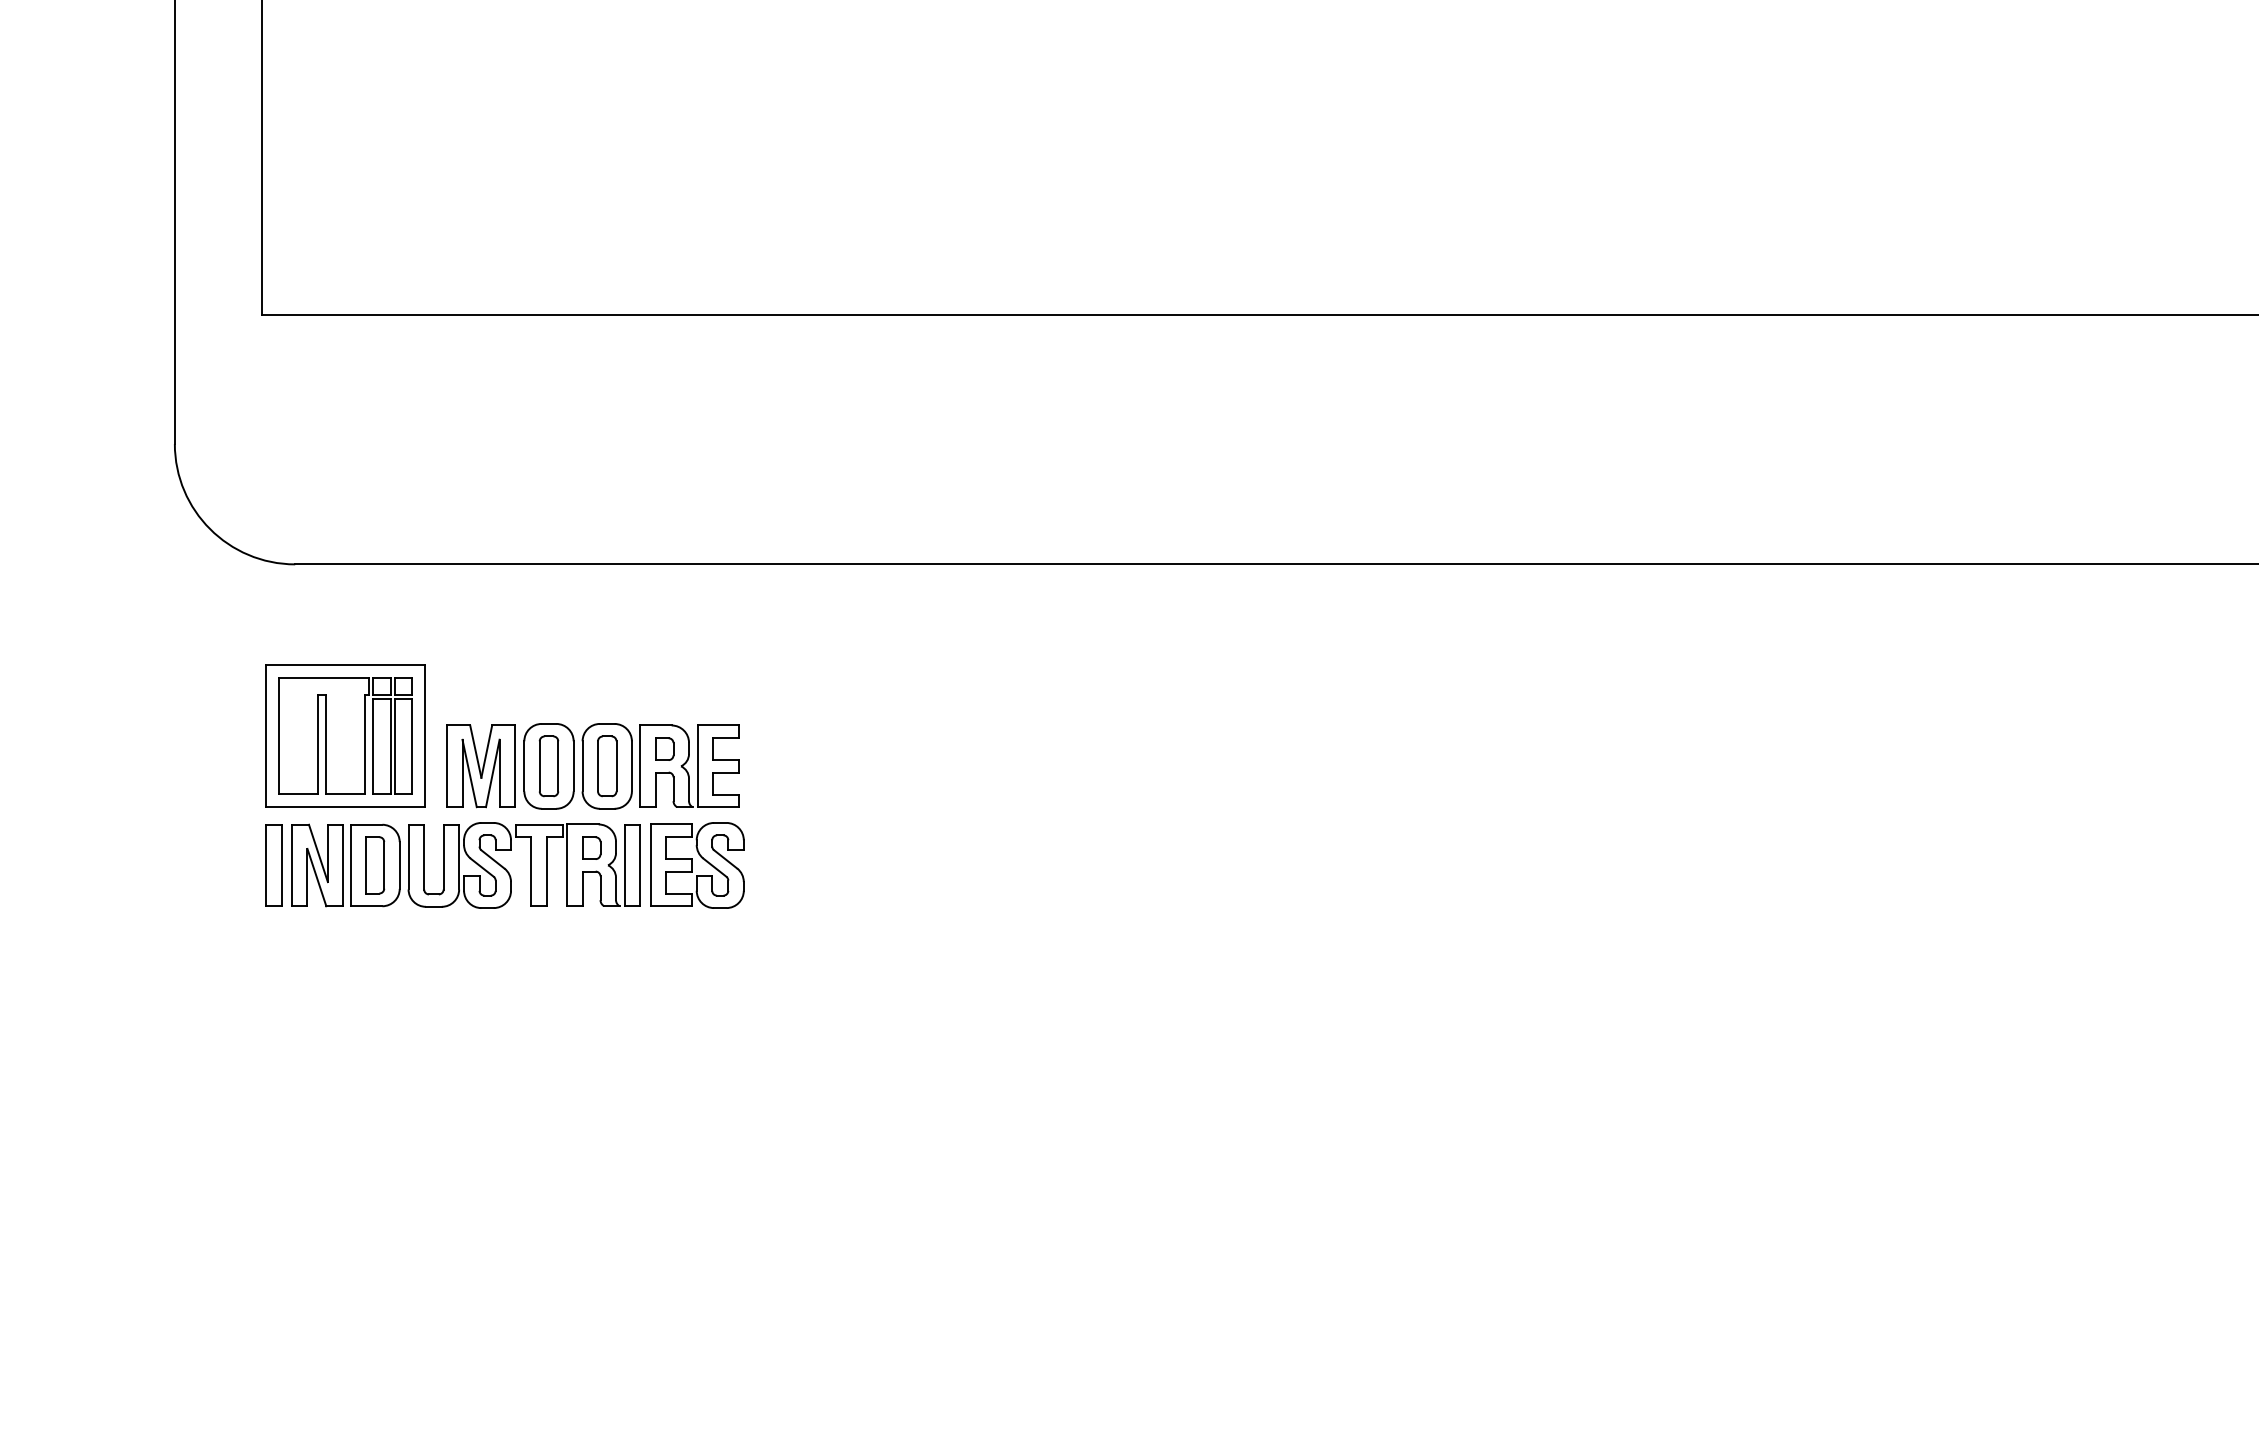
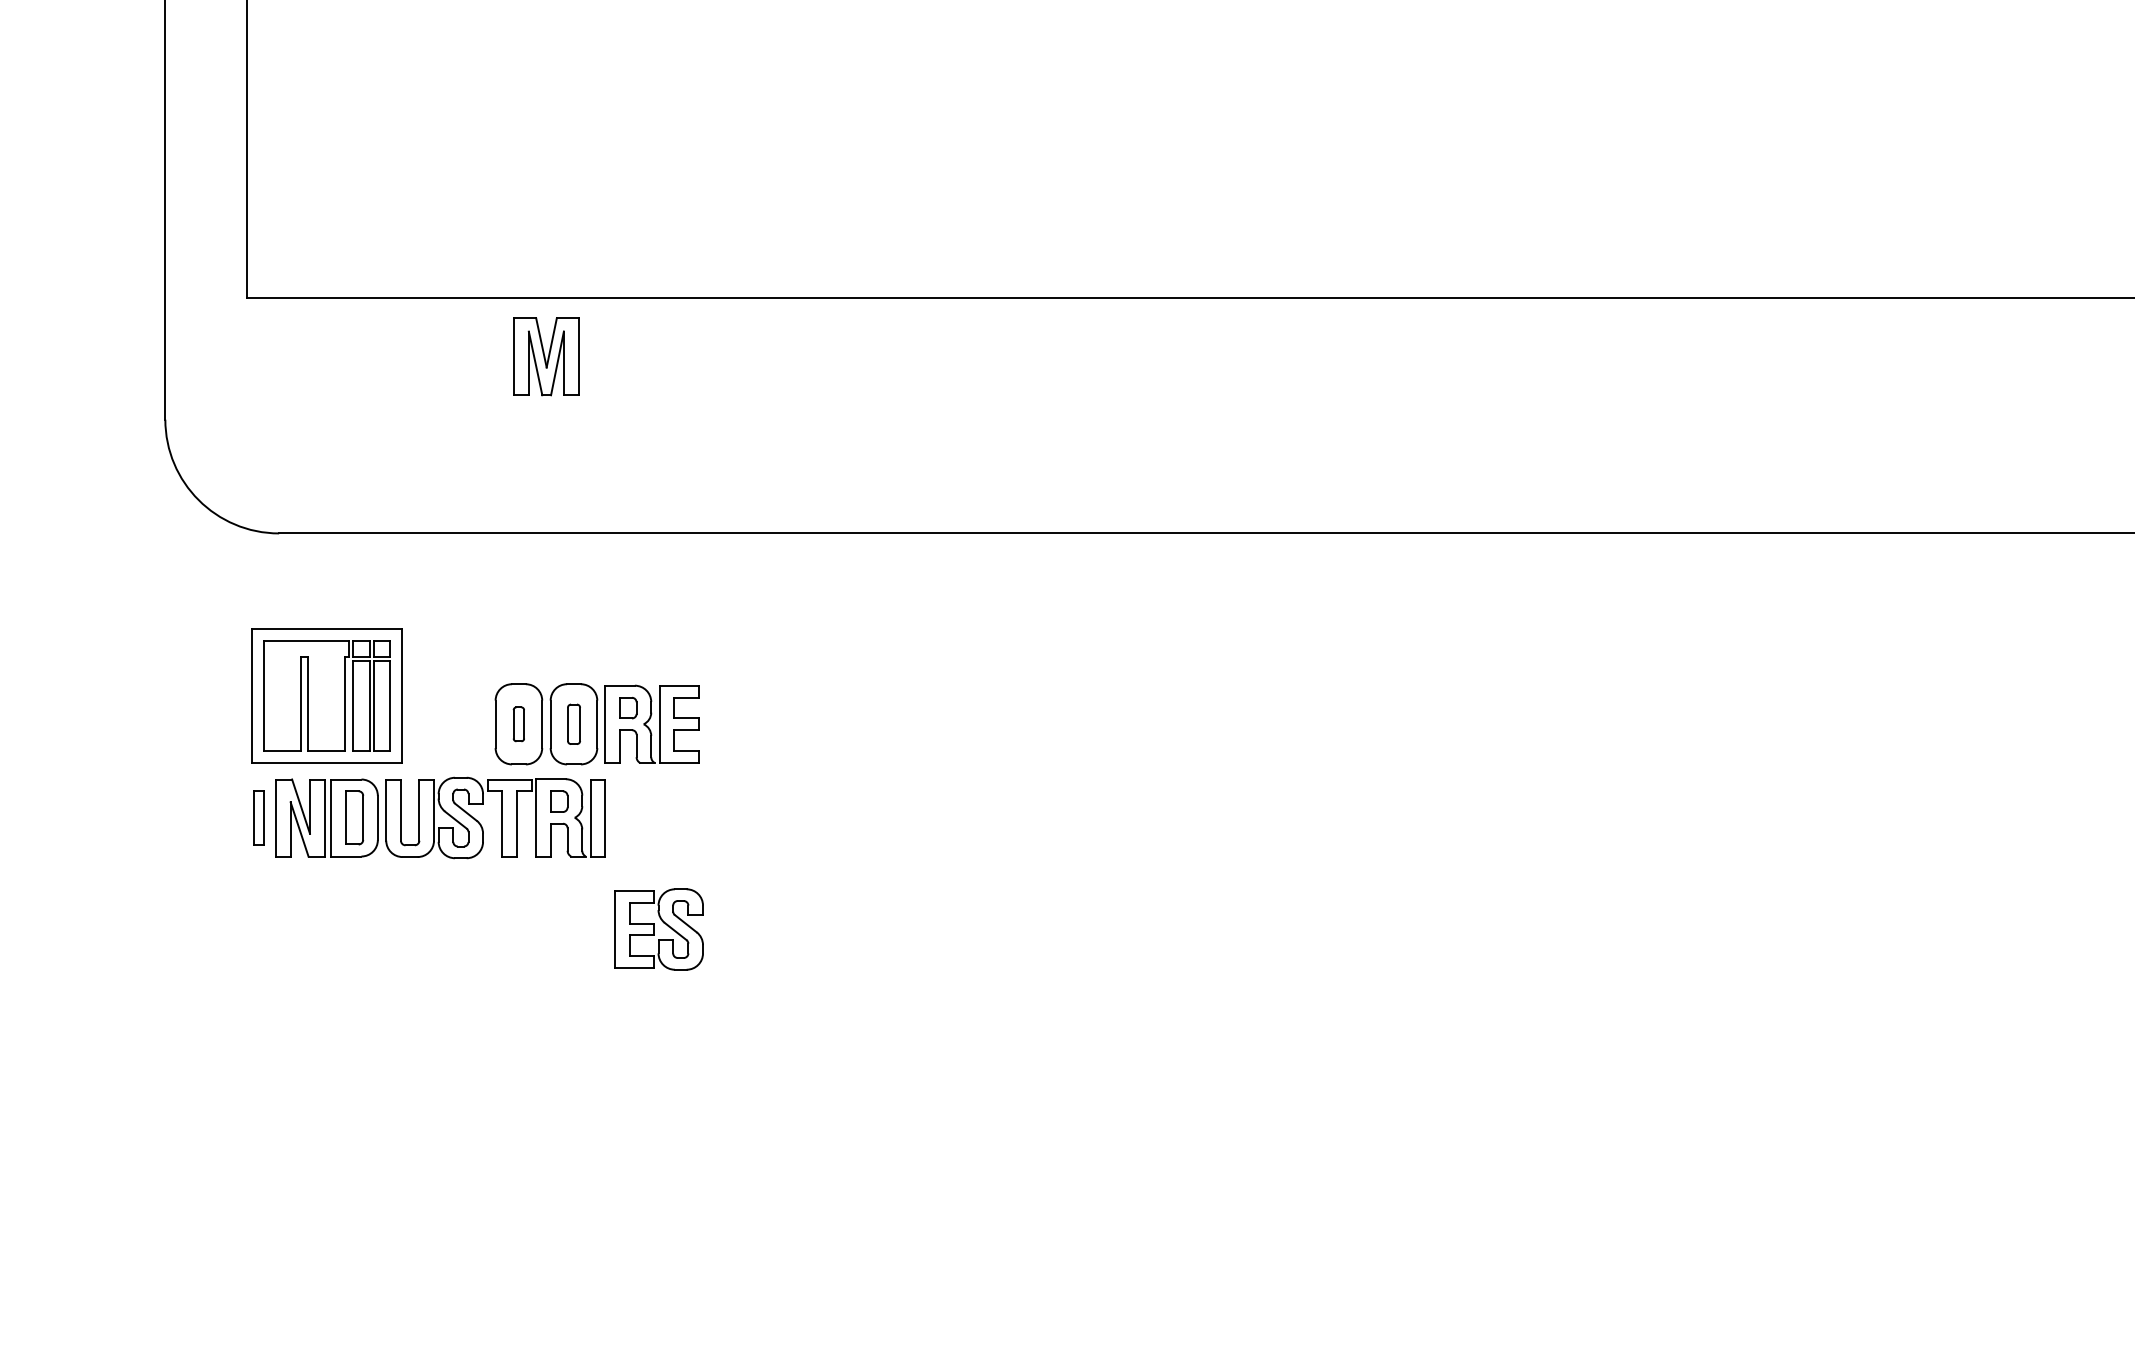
part: (480, 766) -> (545, 356), moved
part: (548, 766) -> (518, 724), size x0.6
part: (607, 766) -> (574, 724), size x0.7
part: (273, 865) -> (258, 817), size x0.7
part: (697, 865) -> (659, 929), moved

